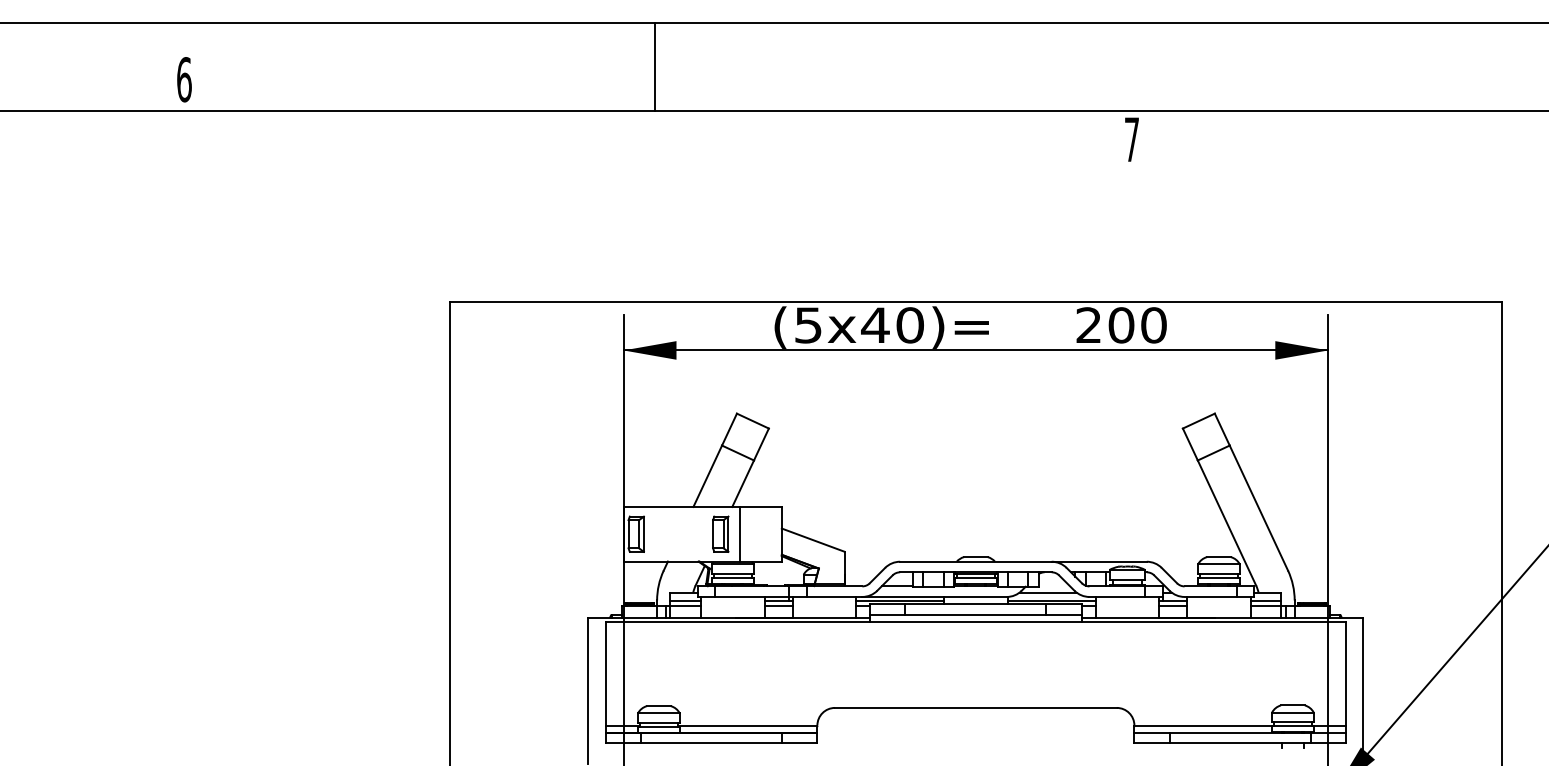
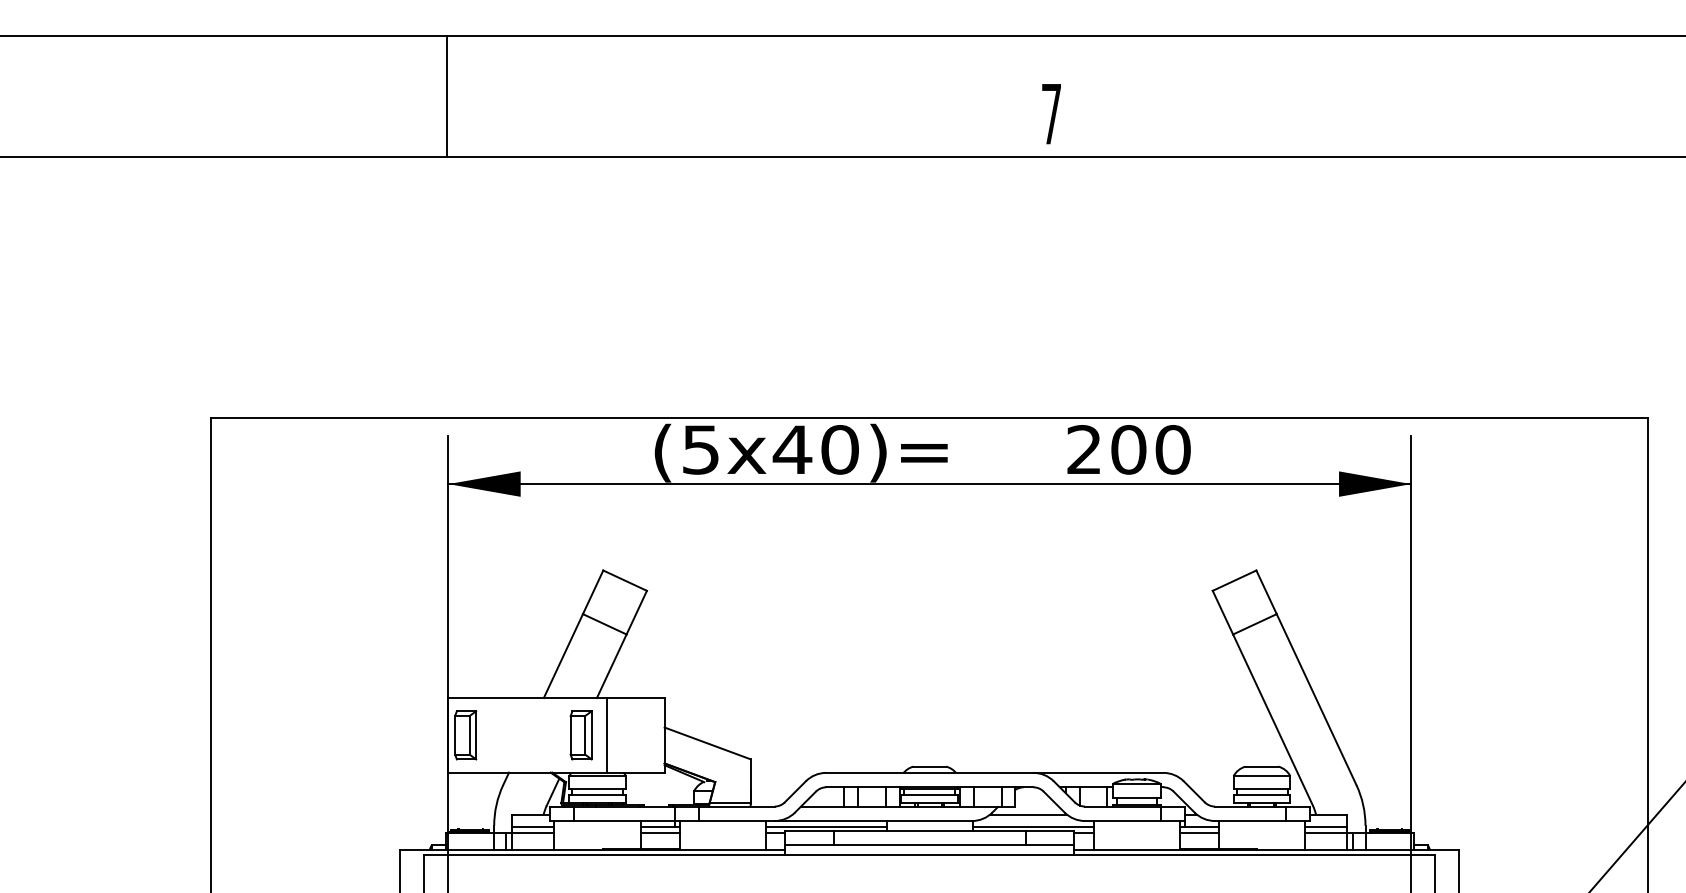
line: (654, 66) -> (446, 96), moved
text: (1131, 139) -> (1050, 113), moved

